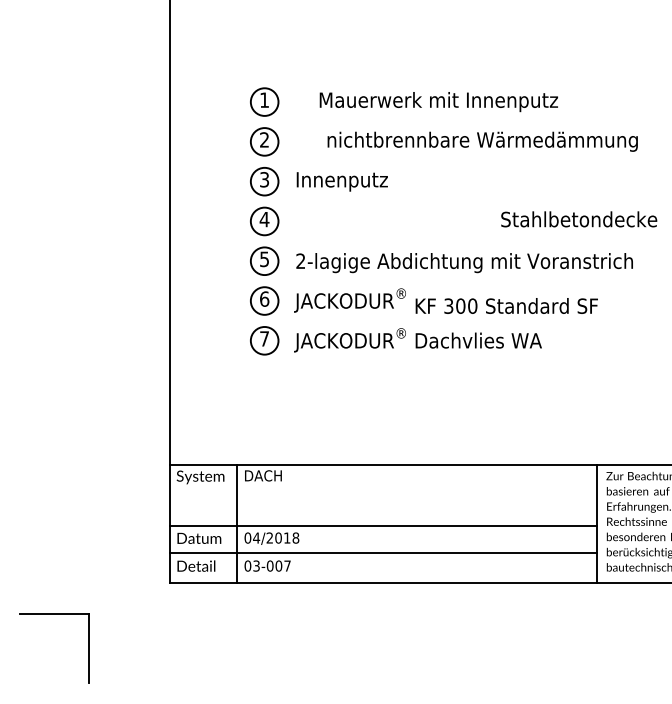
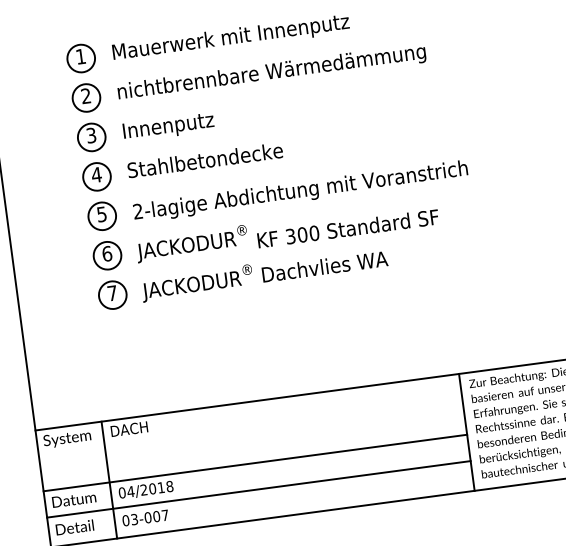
text: (438, 102) -> (230, 39), moved
text: (482, 141) -> (271, 72), moved
text: (579, 219) -> (205, 160), moved

